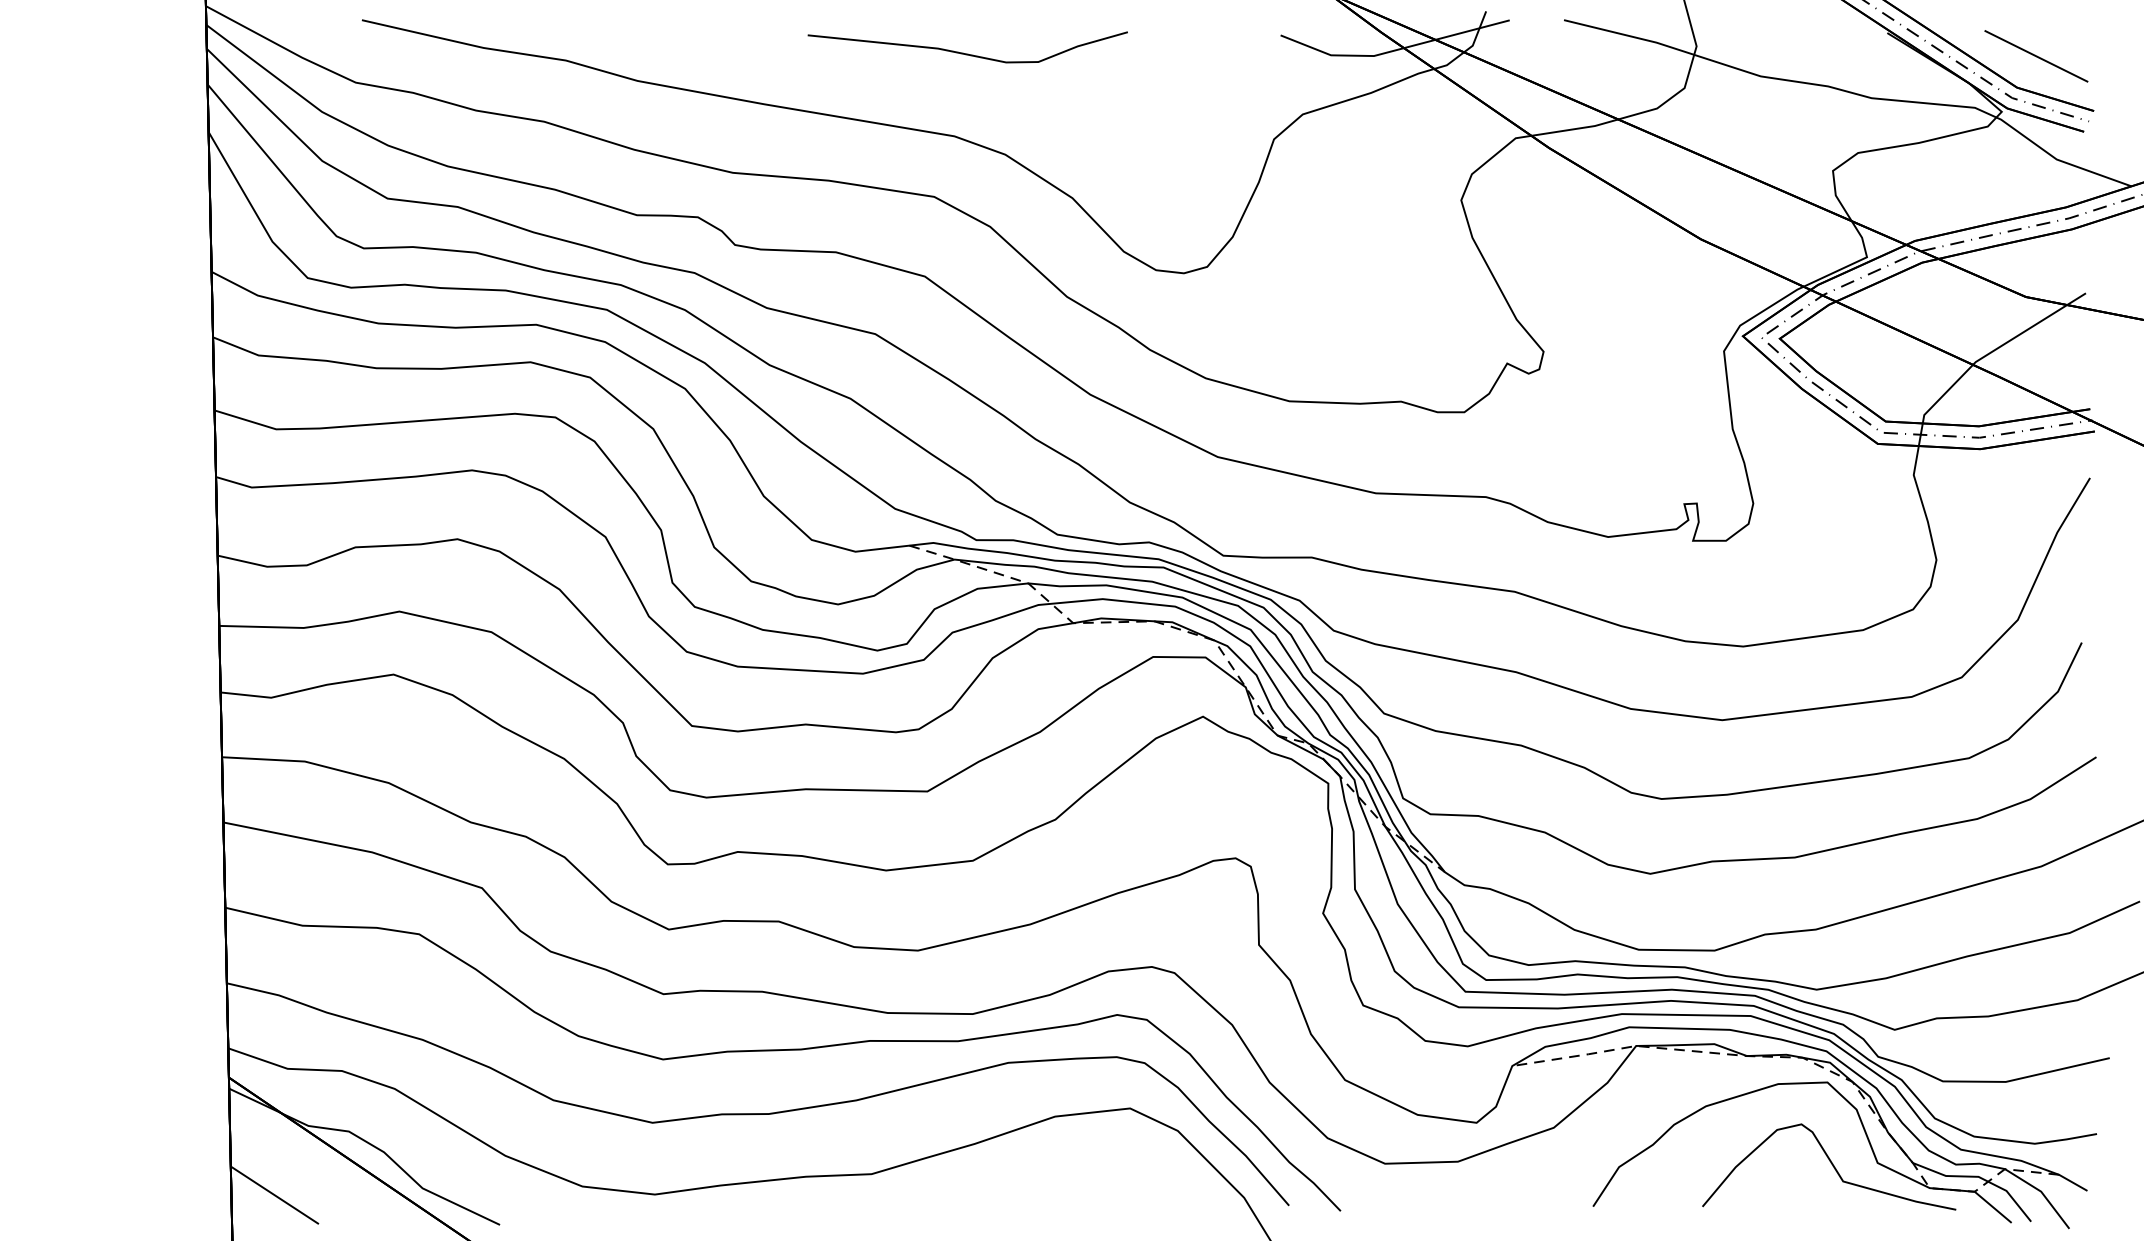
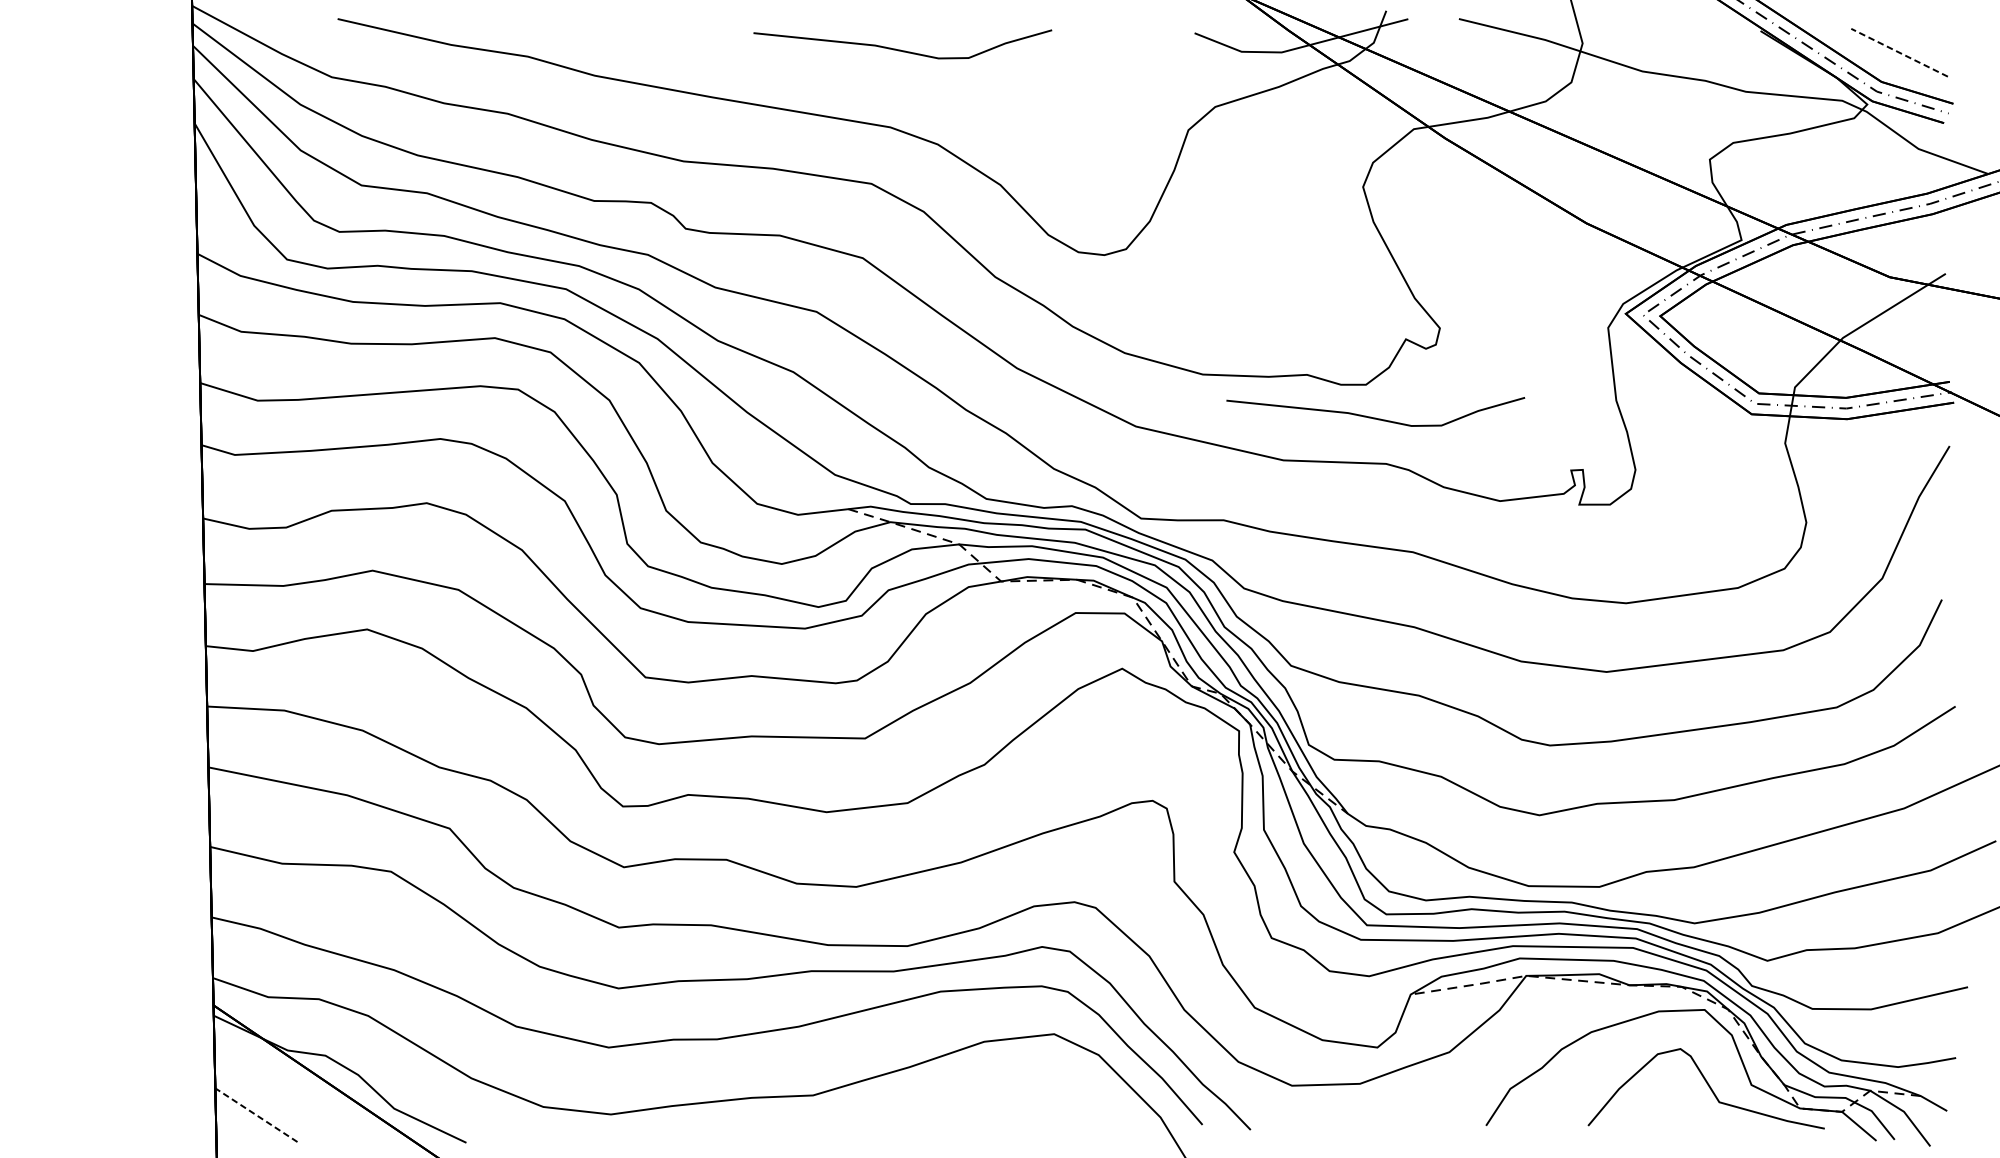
line: (2036, 56) -> (1899, 52), solid -> dashed
curve: (1474, 447) -> (1375, 417), added
line: (273, 1194) -> (255, 1114), solid -> dashed

